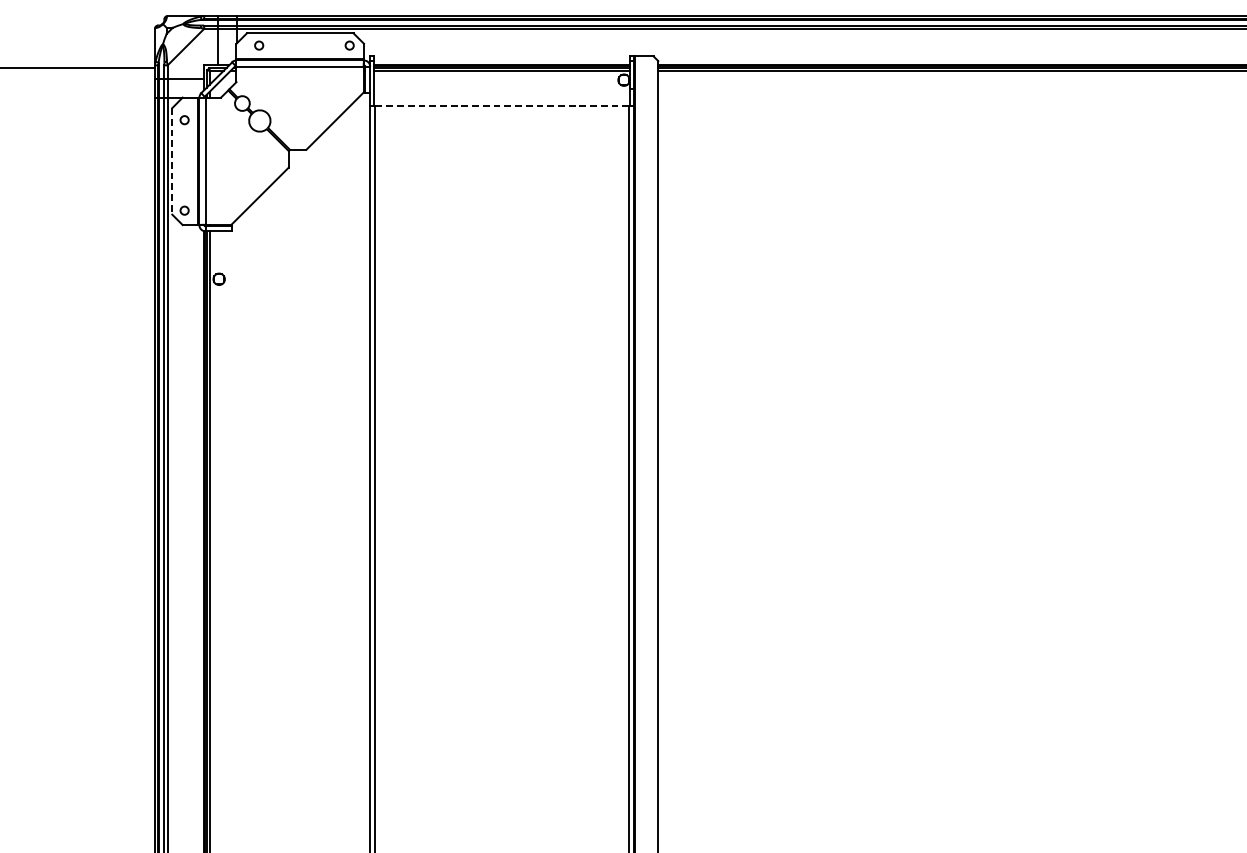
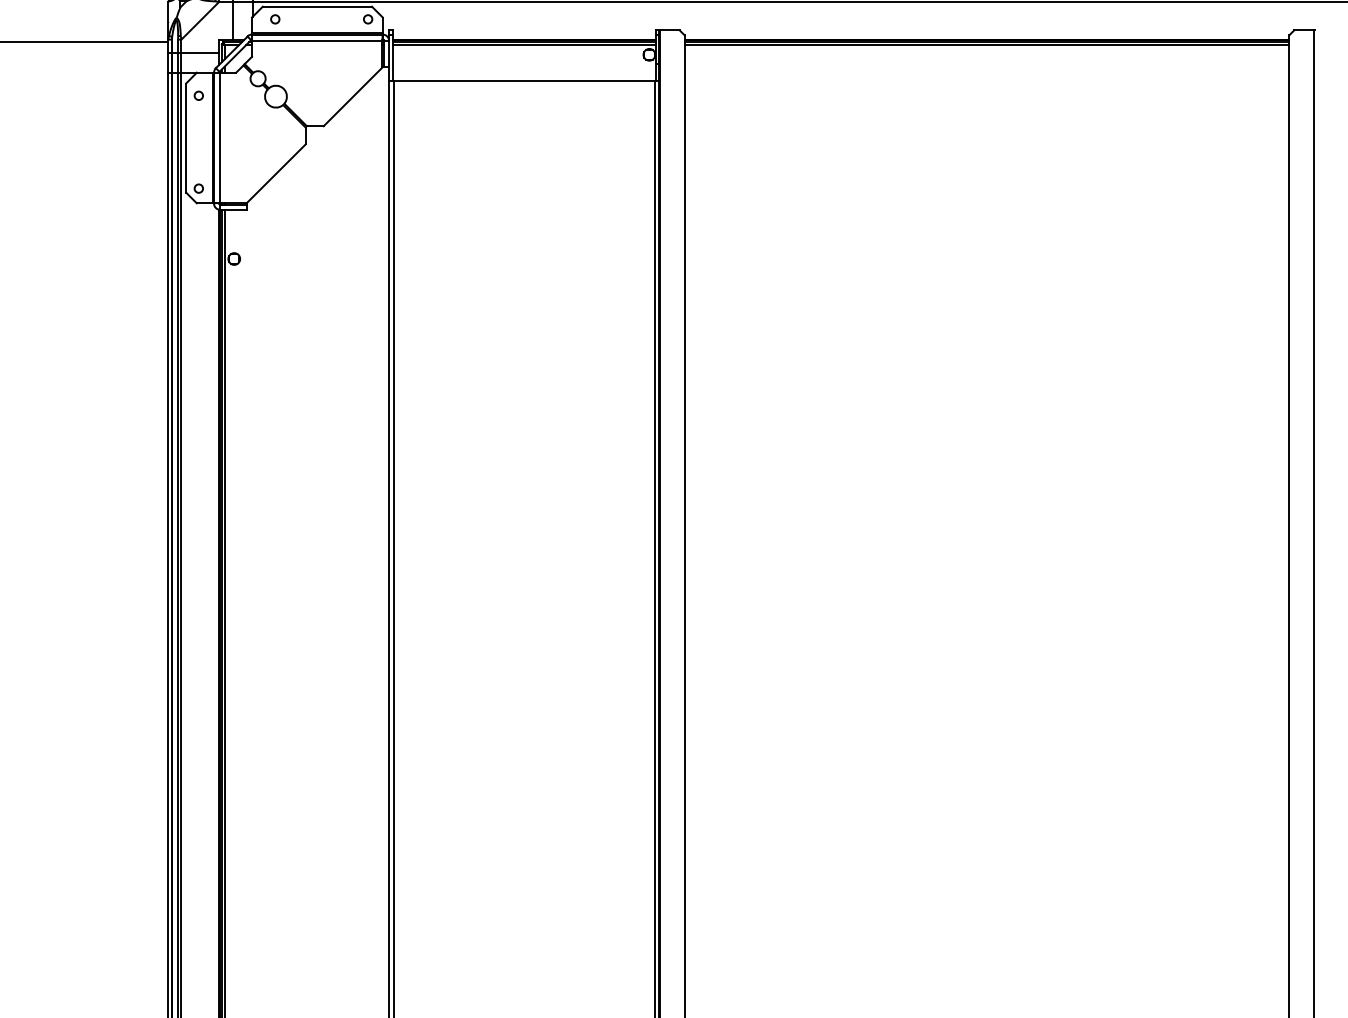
line: (501, 105) -> (523, 80), dashed -> solid
line: (172, 161) -> (186, 138), dashed -> solid

